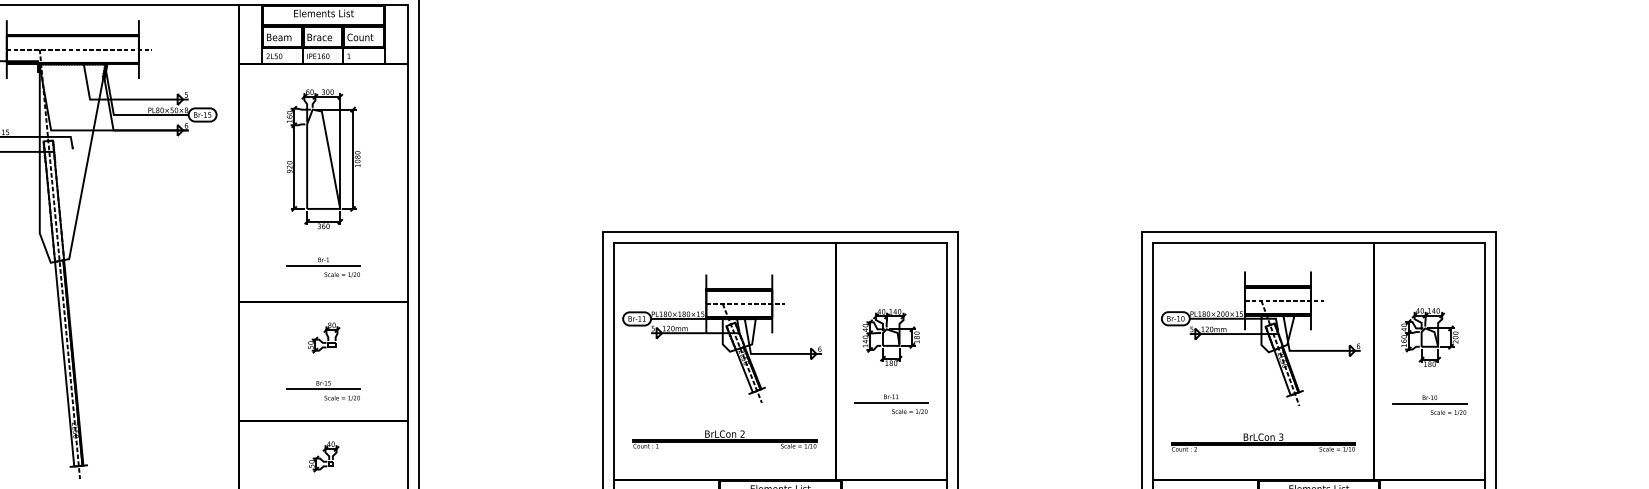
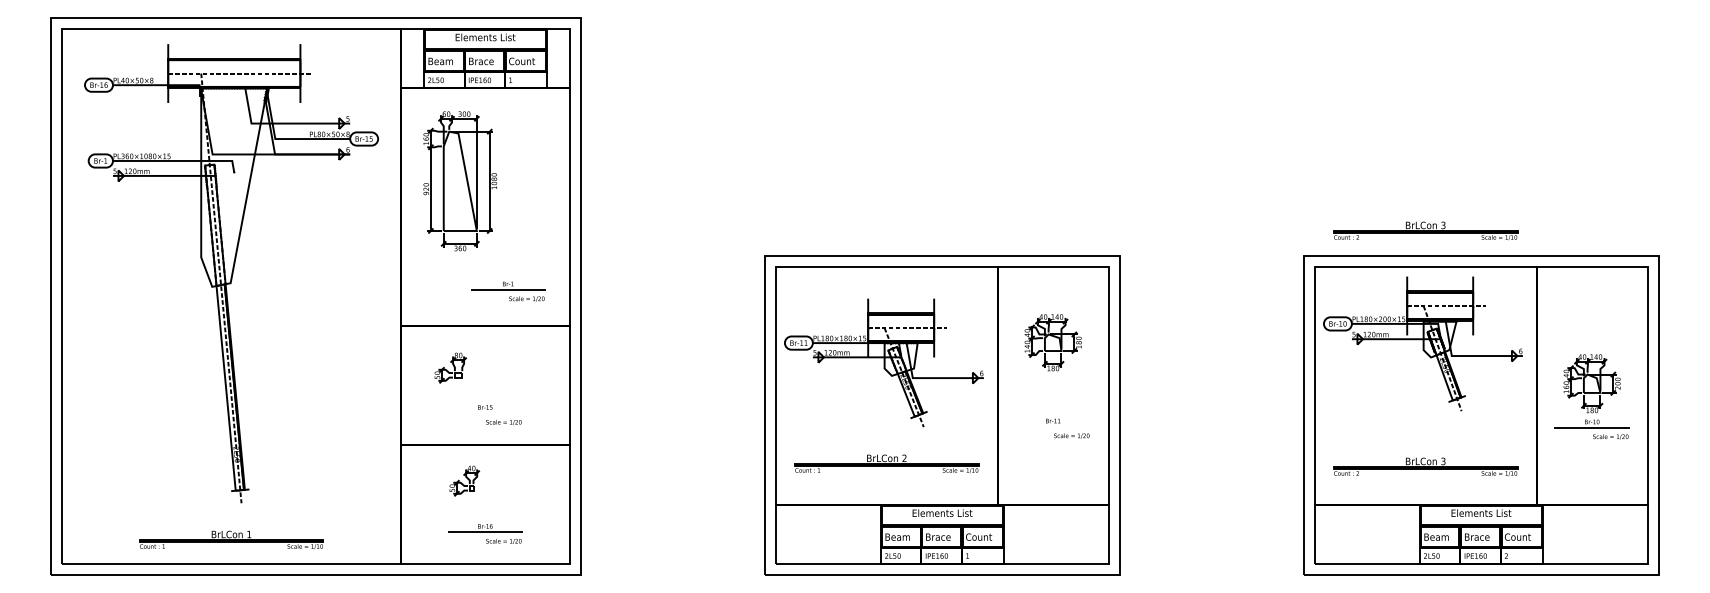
part: (323, 159) -> (460, 181), moved
part: (1263, 206) -> (1425, 230), added
part: (323, 267) -> (508, 291), moved
part: (323, 337) -> (450, 367), moved
part: (890, 337) -> (1052, 342), moved
part: (1429, 337) -> (1591, 383), moved
part: (1260, 338) -> (1422, 343), moved
line: (323, 389) -> (485, 413), removed
line: (890, 403) -> (1052, 427), removed
part: (323, 456) -> (464, 480), moved

